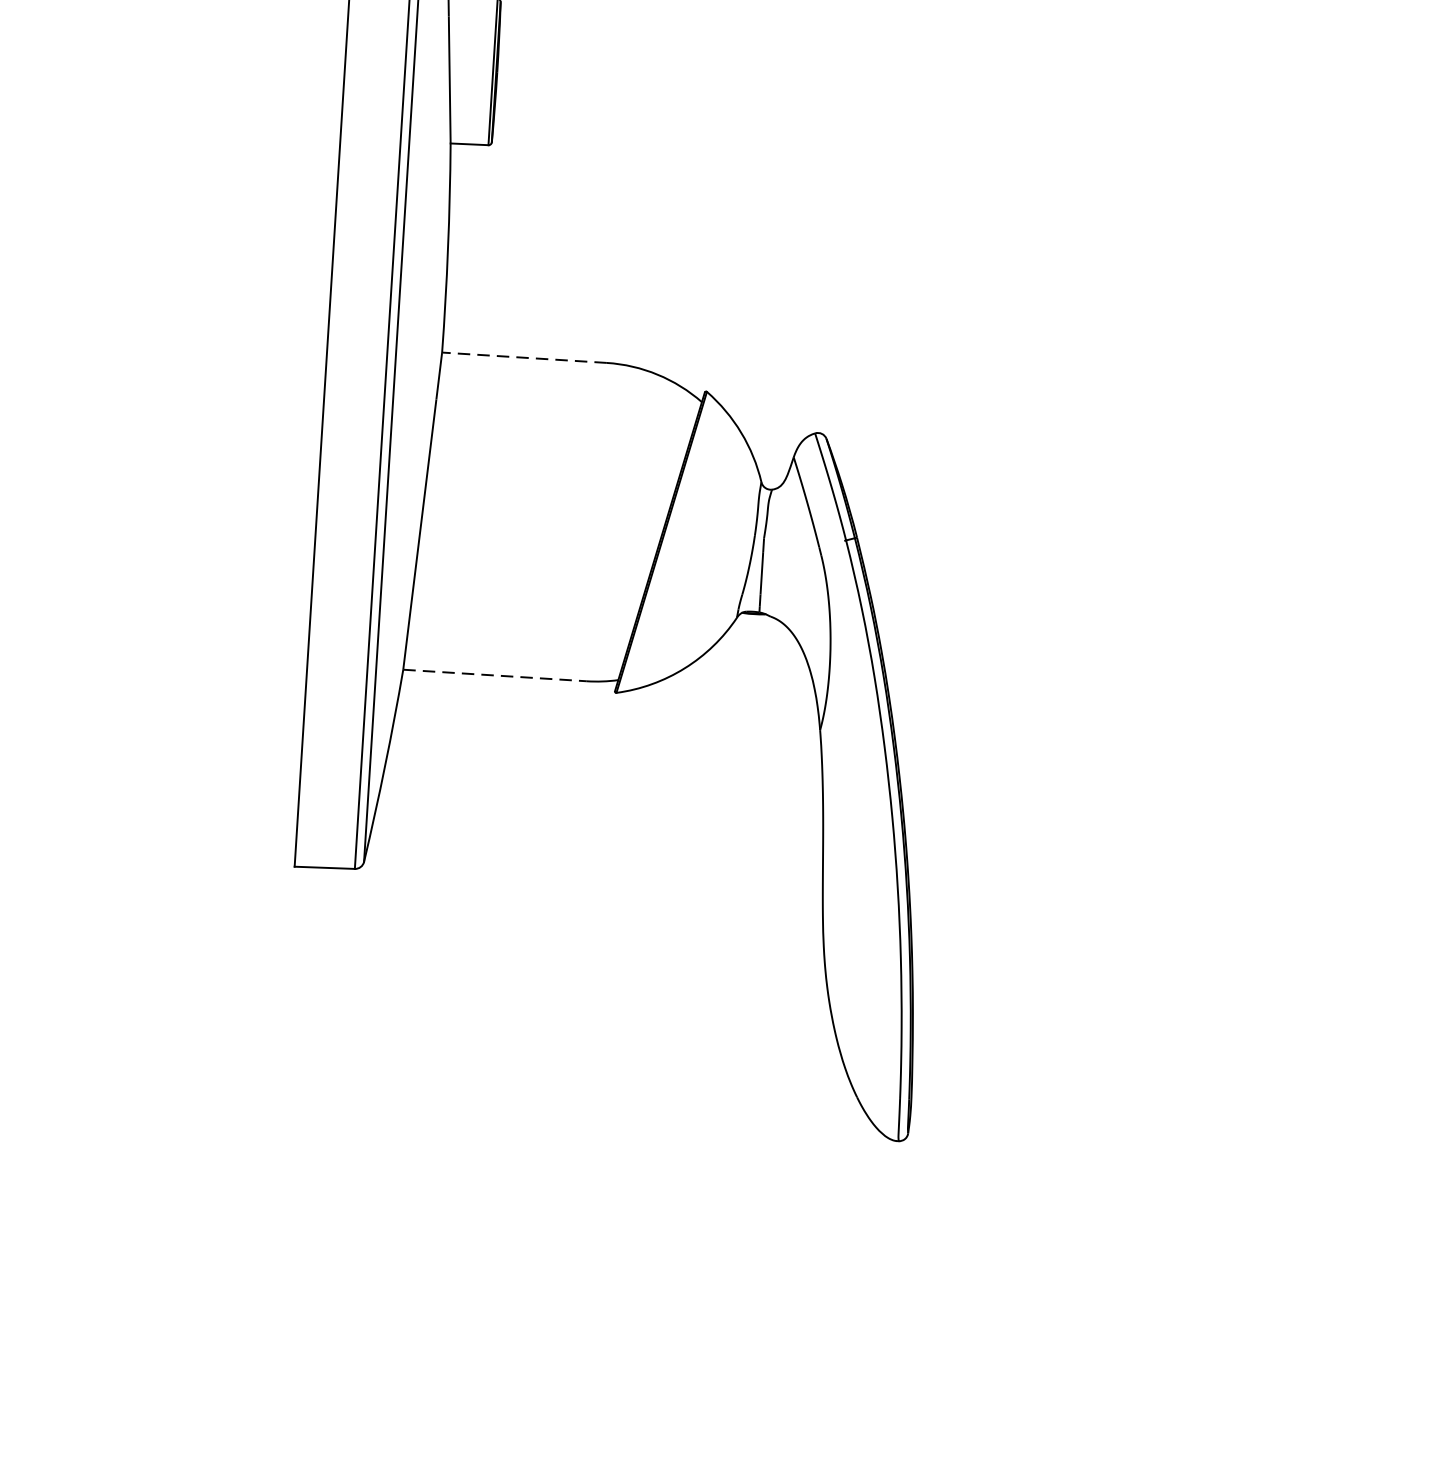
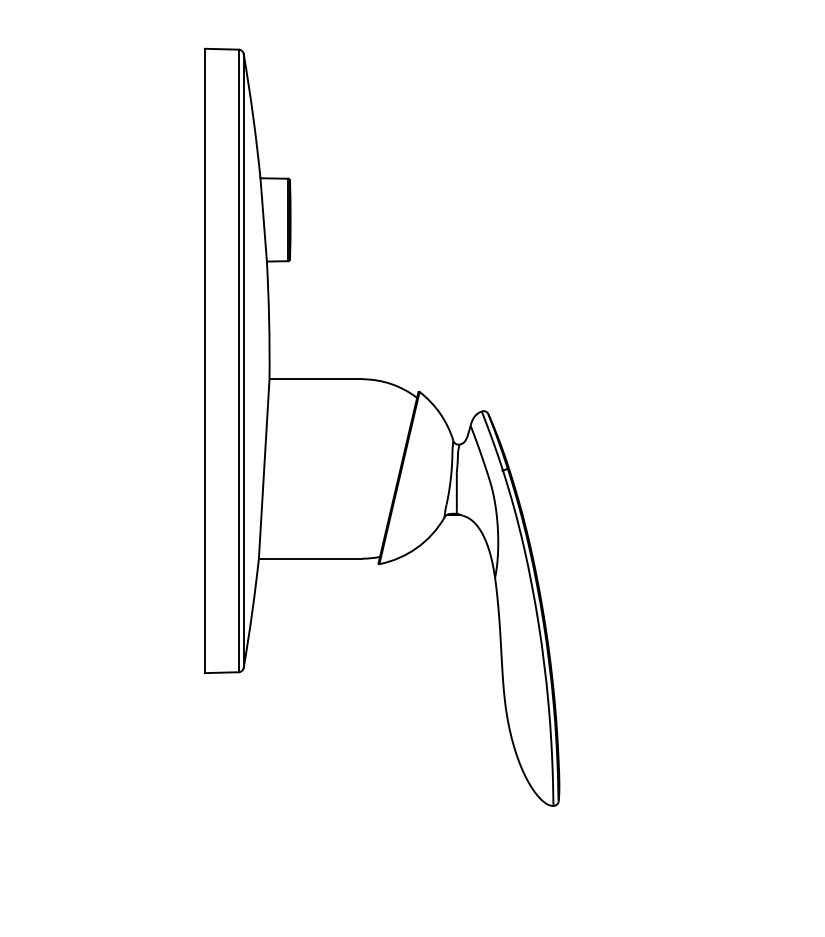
line: (523, 358) -> (315, 379), dashed -> solid
line: (494, 675) -> (310, 558), dashed -> solid

